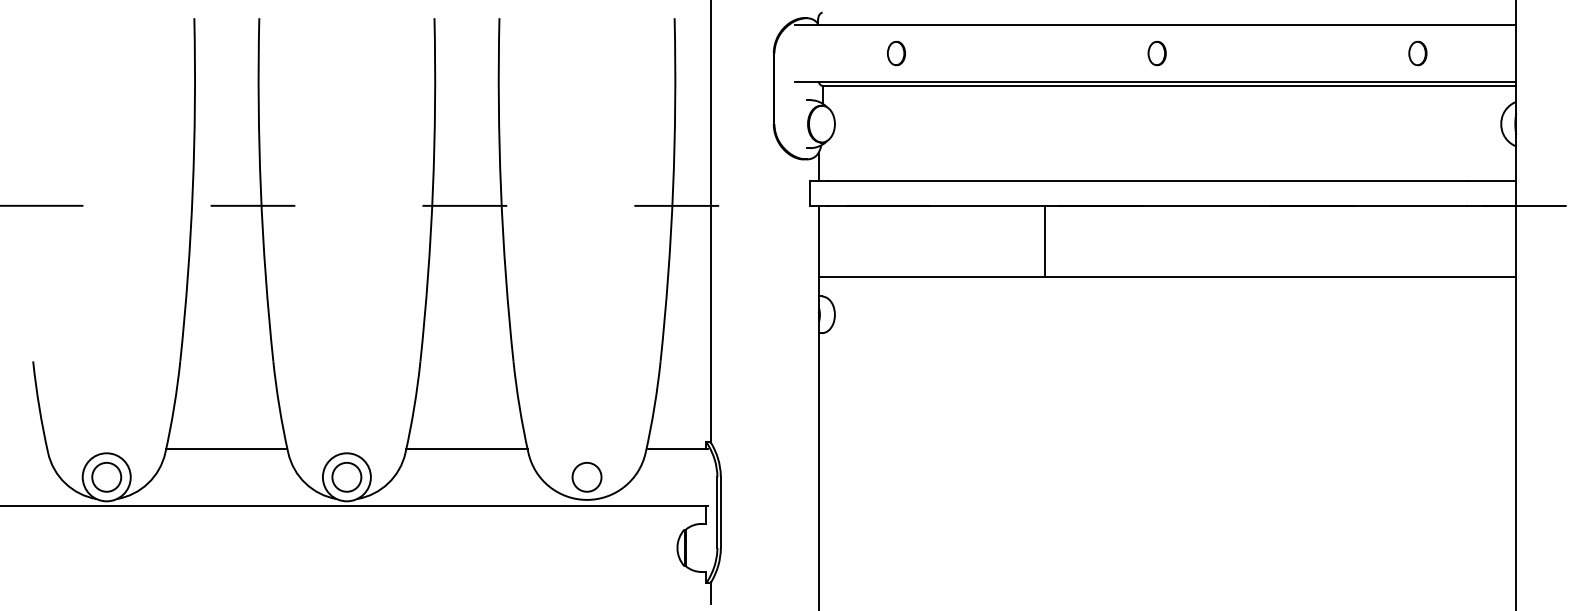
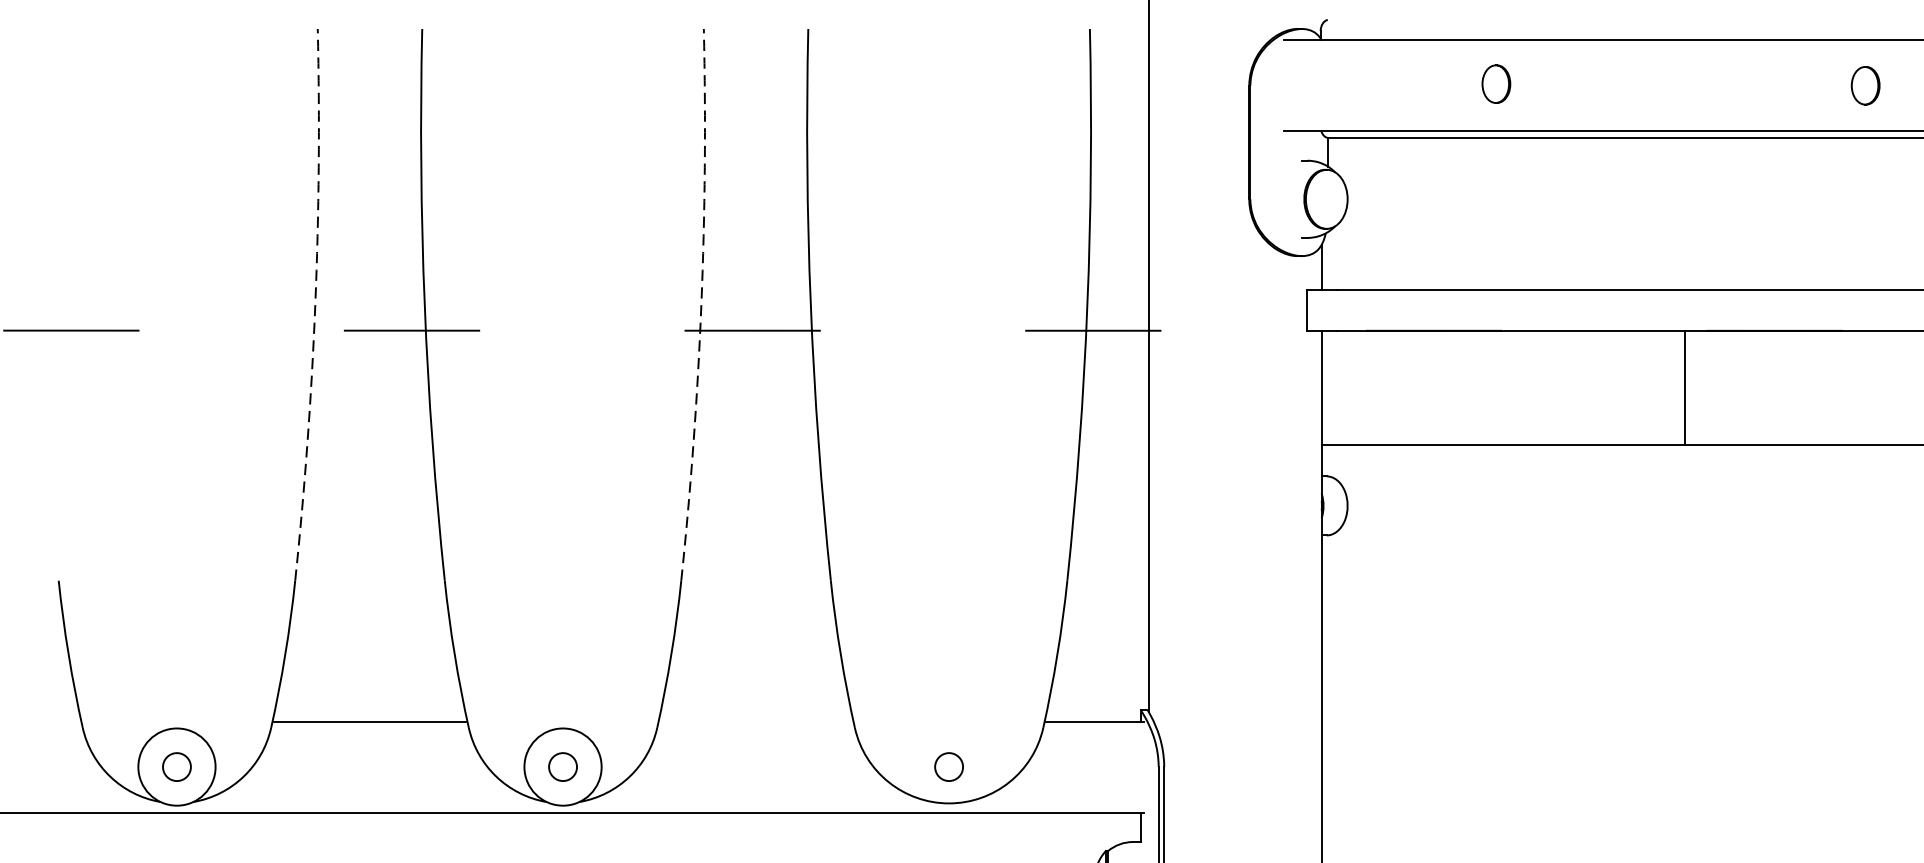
part: (896, 53) -> (1496, 84), moved
arc: (192, 190) -> (314, 305), solid -> dashed
arc: (432, 190) -> (700, 305), solid -> dashed
line: (466, 449) -> (755, 722), removed
circle: (106, 476) -> (176, 765), size x0.6
circle: (346, 476) -> (562, 765), size x0.6
circle: (586, 476) -> (948, 765), size x0.6

